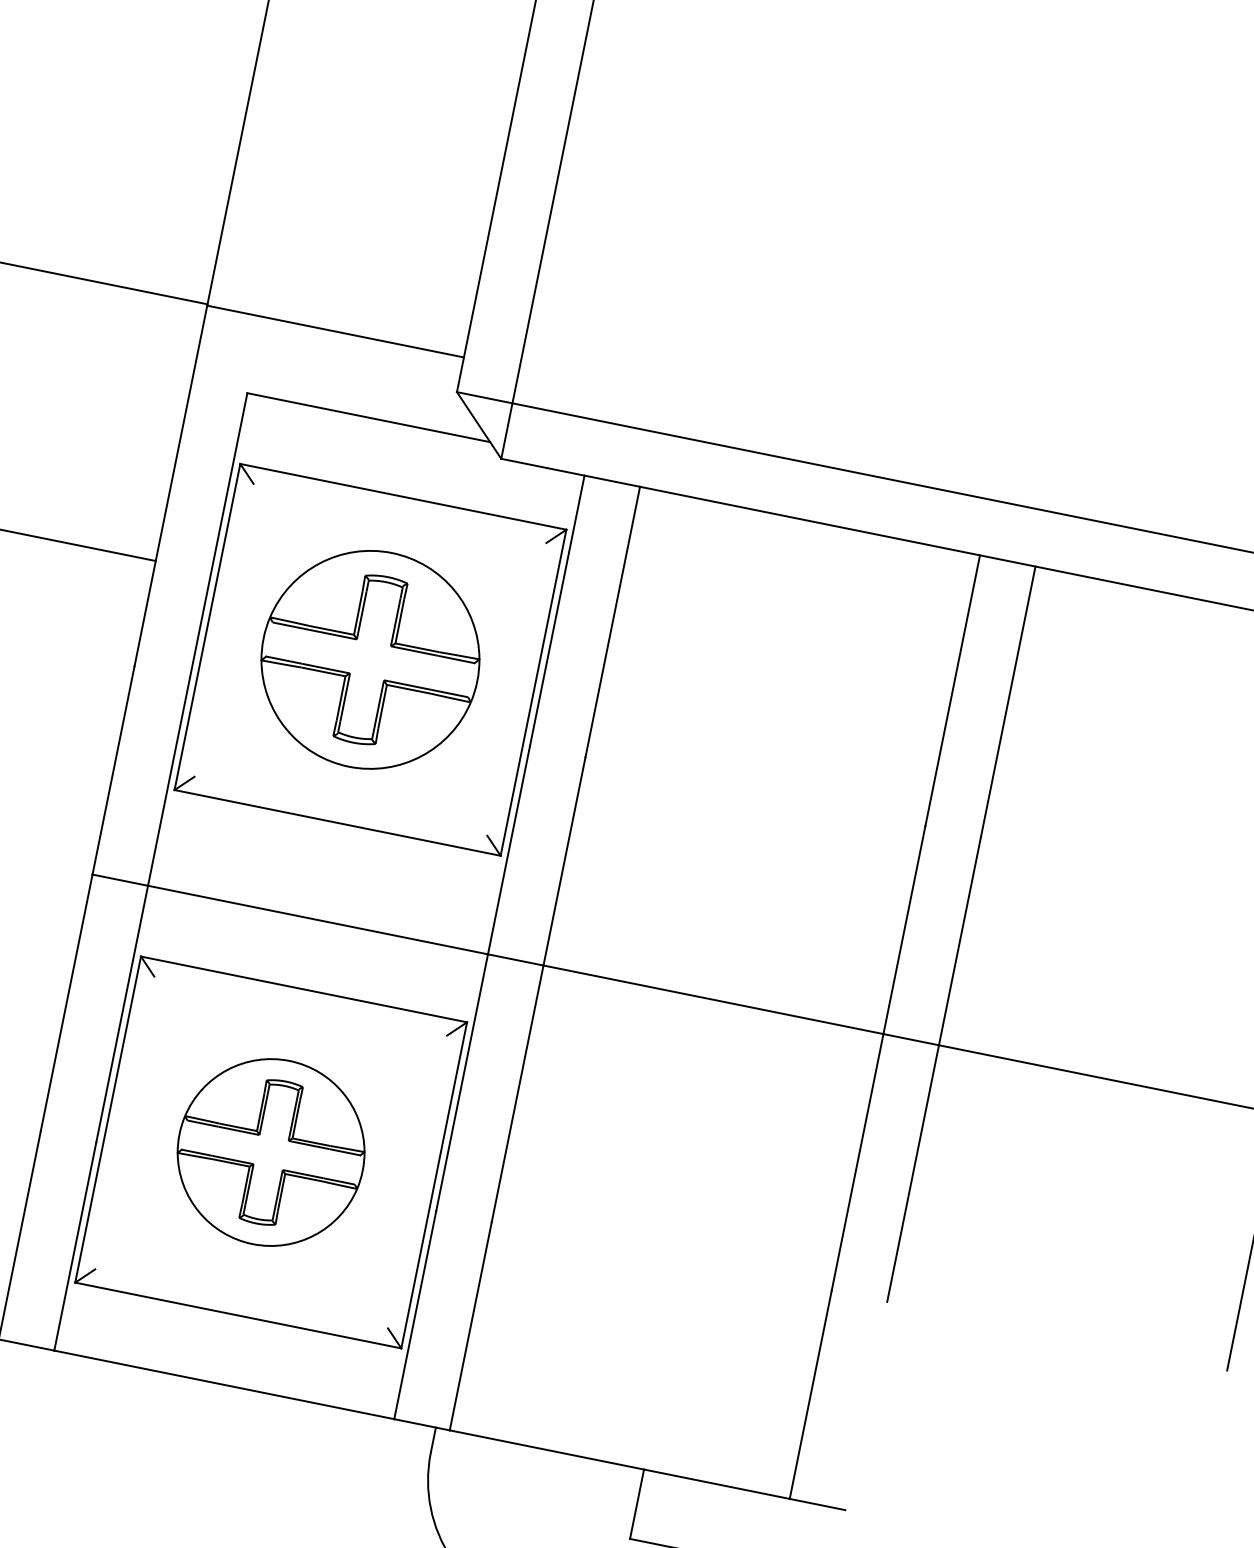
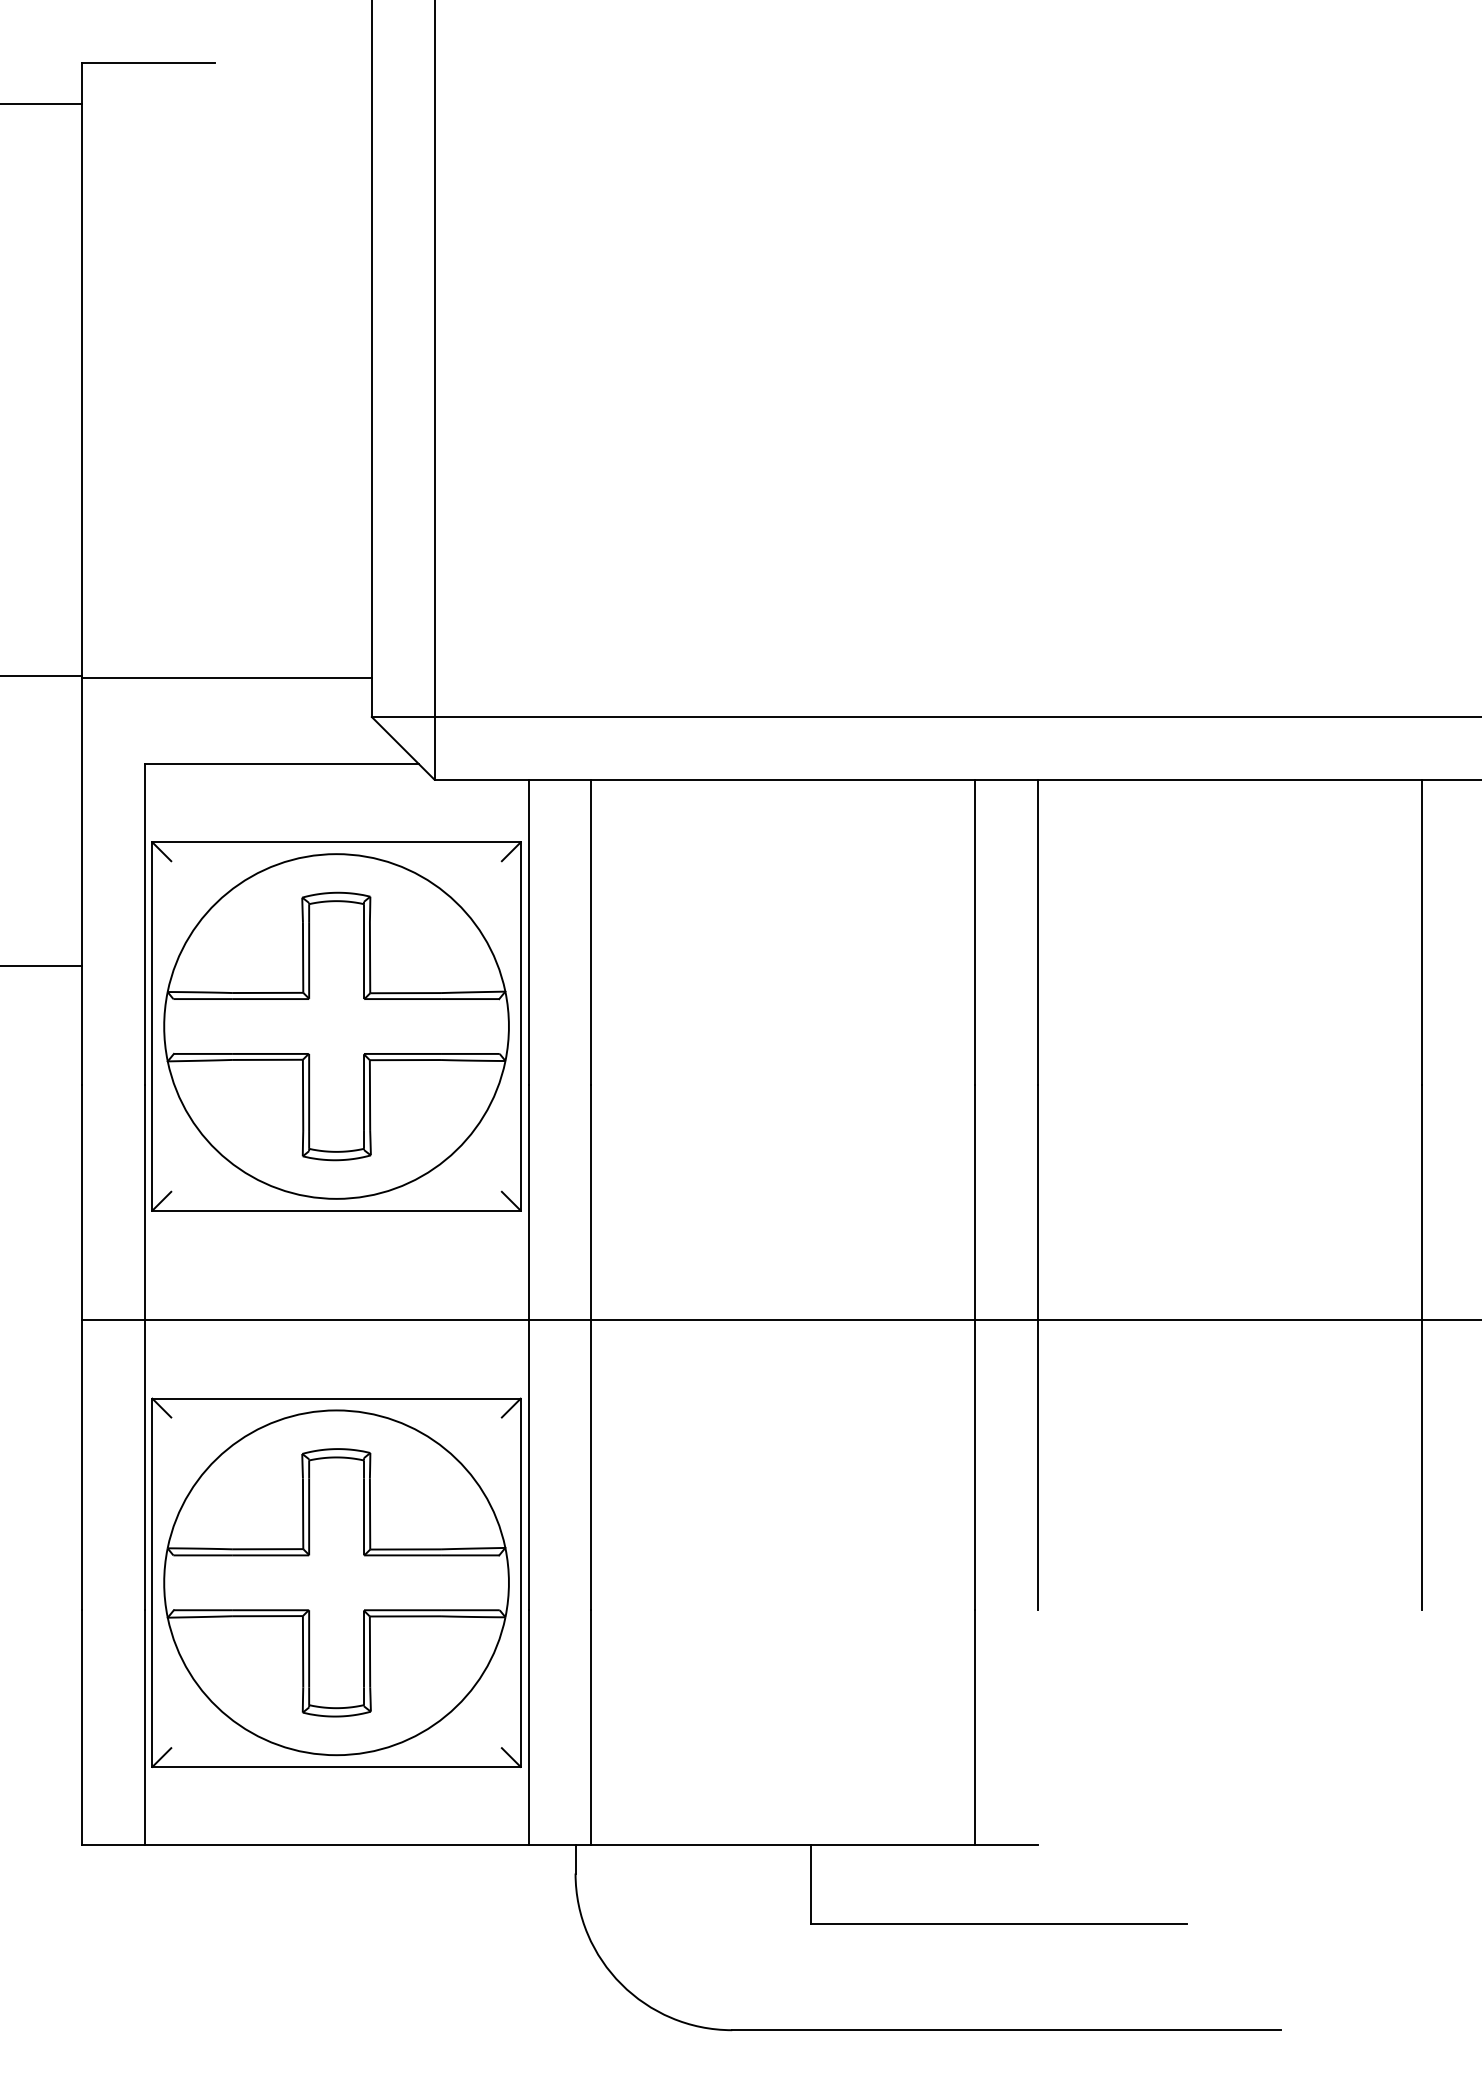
part: (370, 659) -> (336, 1026), size x1.43
part: (271, 1152) -> (336, 1582), size x1.67

